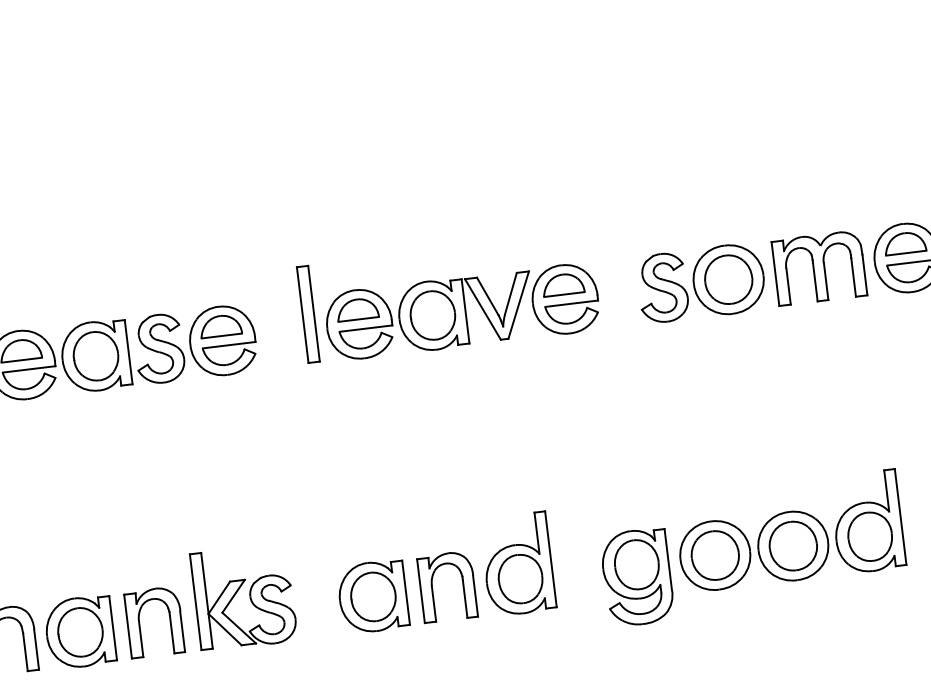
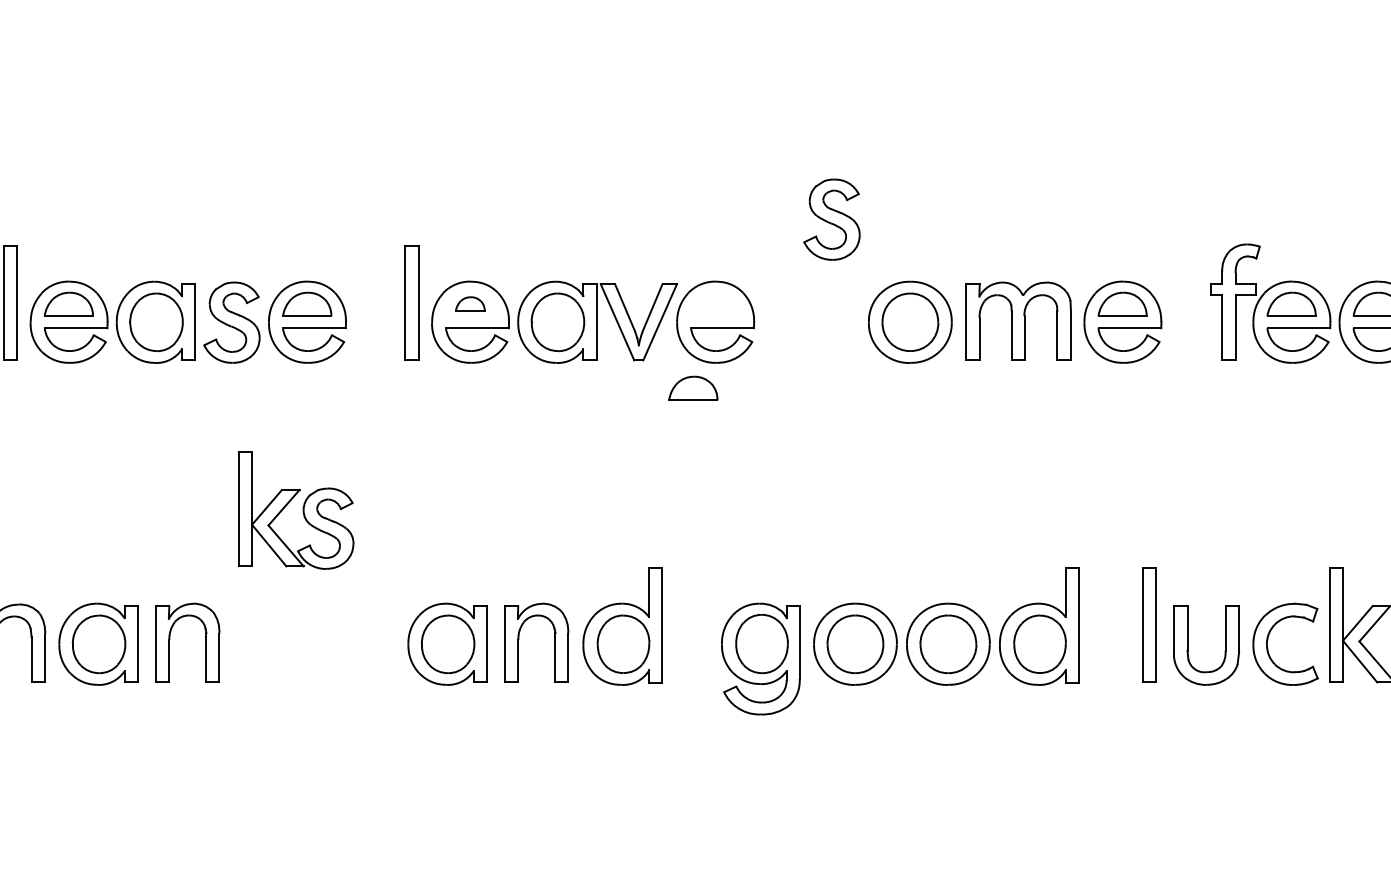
part: (563, 283) -> (693, 387), moved
part: (662, 287) -> (831, 219), moved
part: (357, 308) -> (470, 303), size x0.6
part: (244, 597) -> (296, 510), moved

